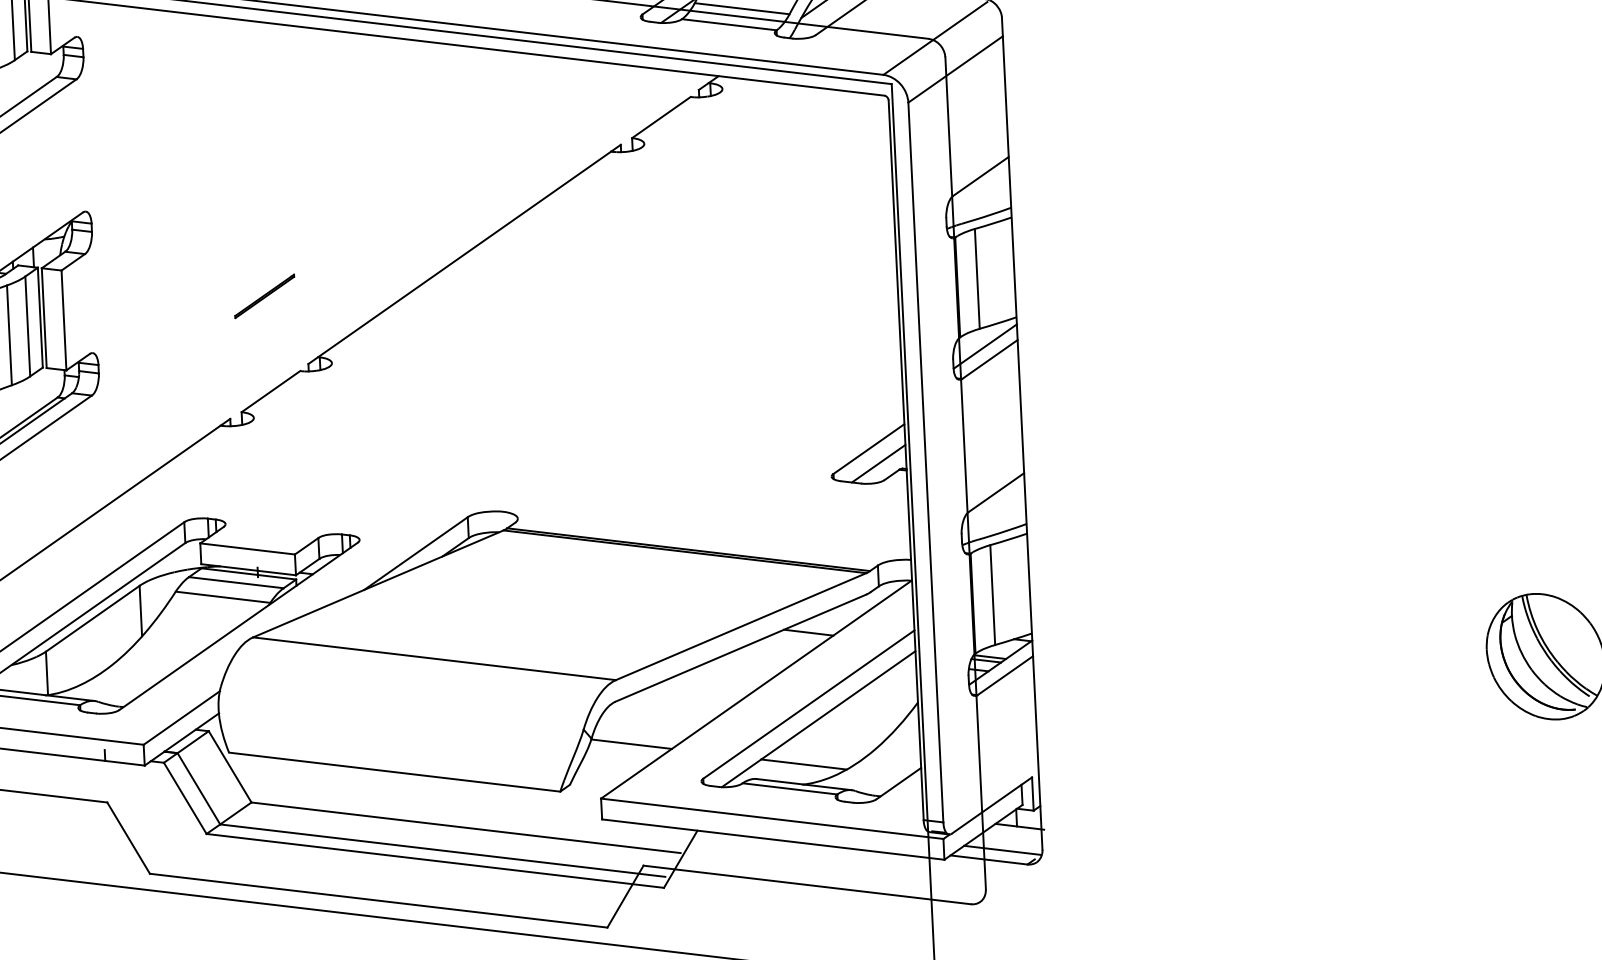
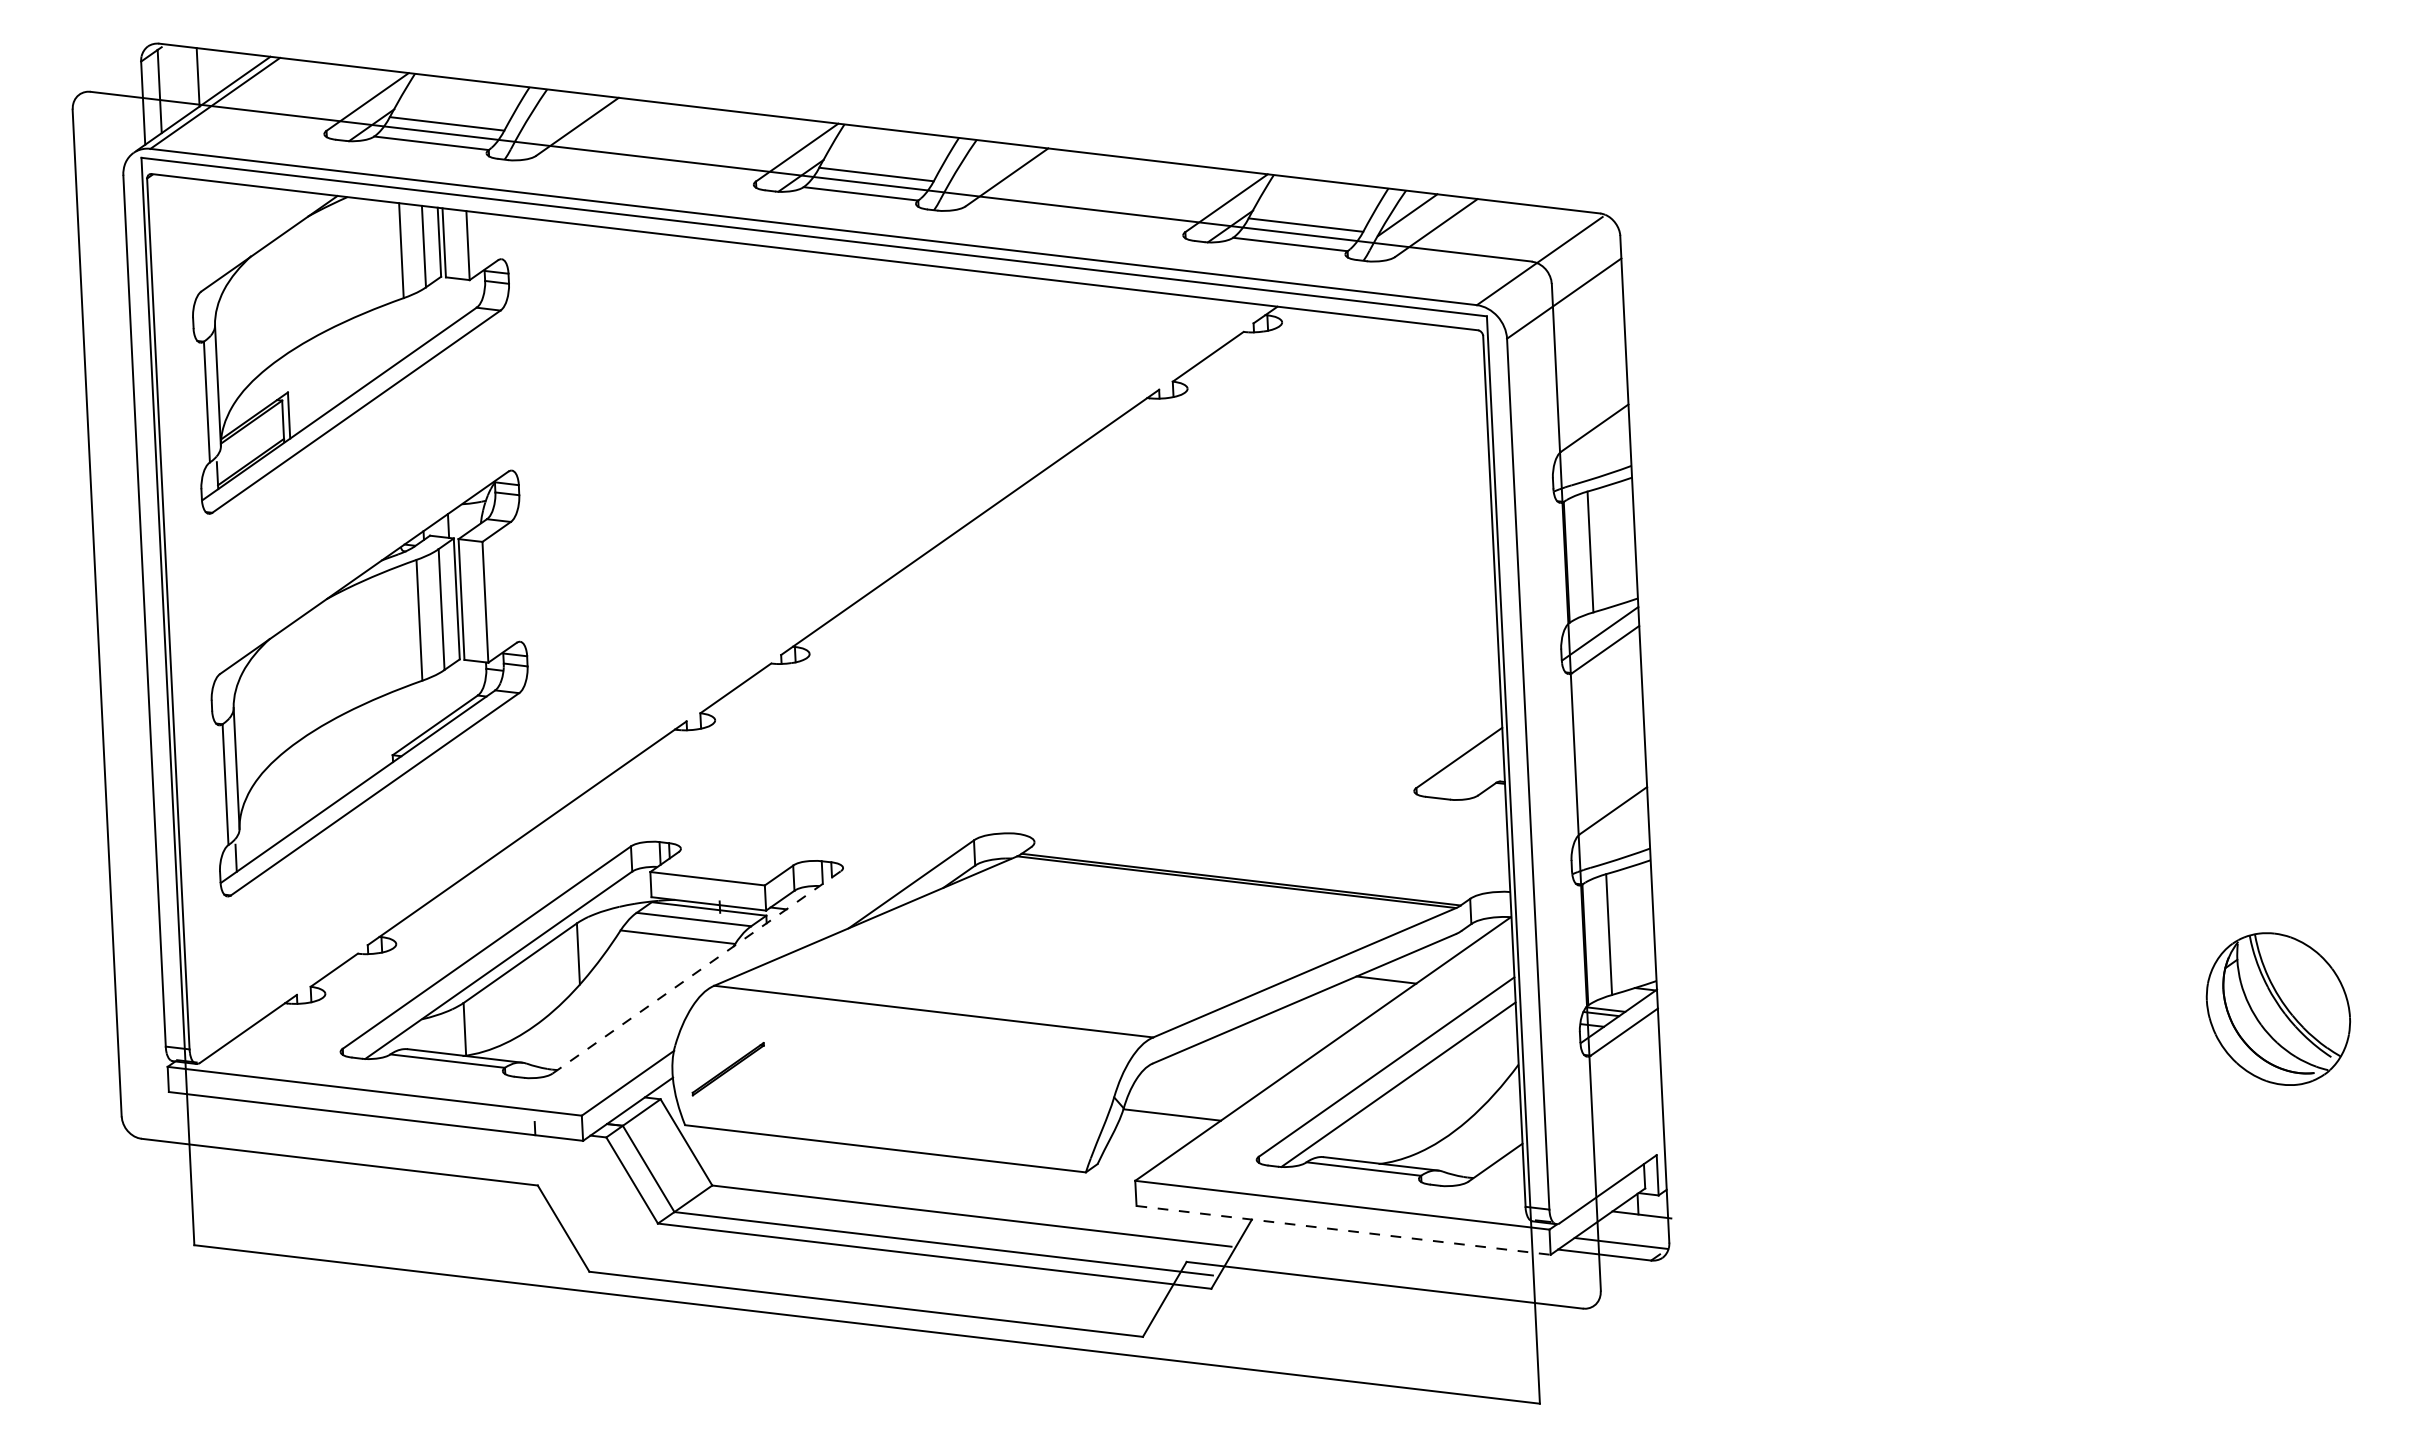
part: (264, 296) -> (727, 1069), moved
line: (878, 463) -> (1470, 775), removed
line: (239, 626) -> (697, 972), solid -> dashed
line: (803, 764) -> (1380, 1139), removed
line: (774, 839) -> (1344, 1230), solid -> dashed

